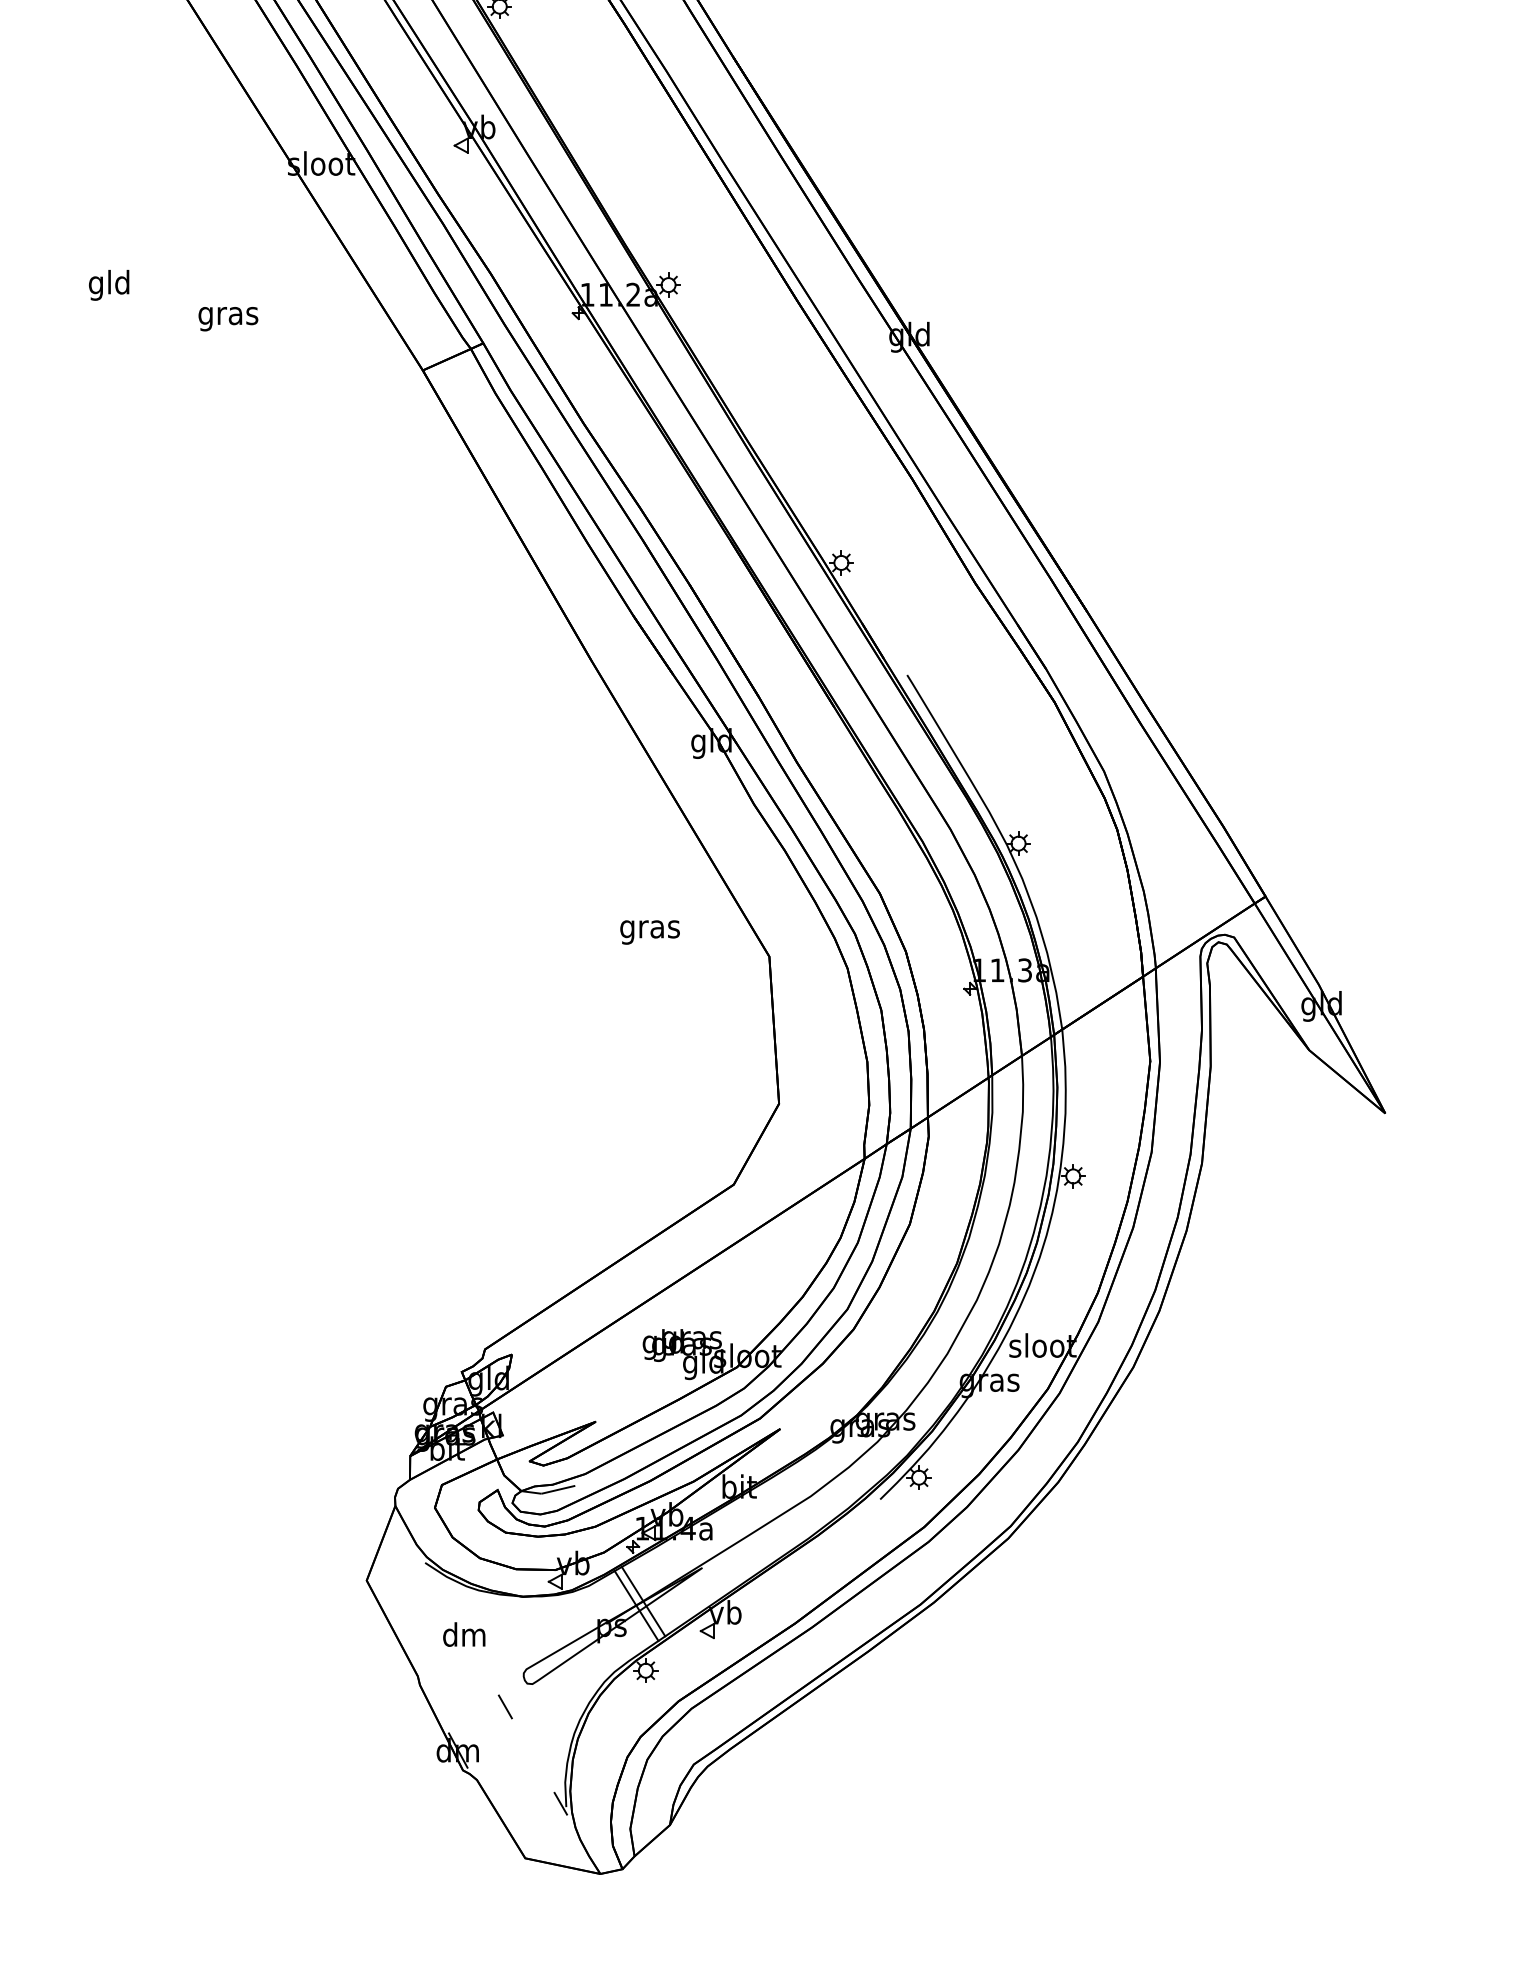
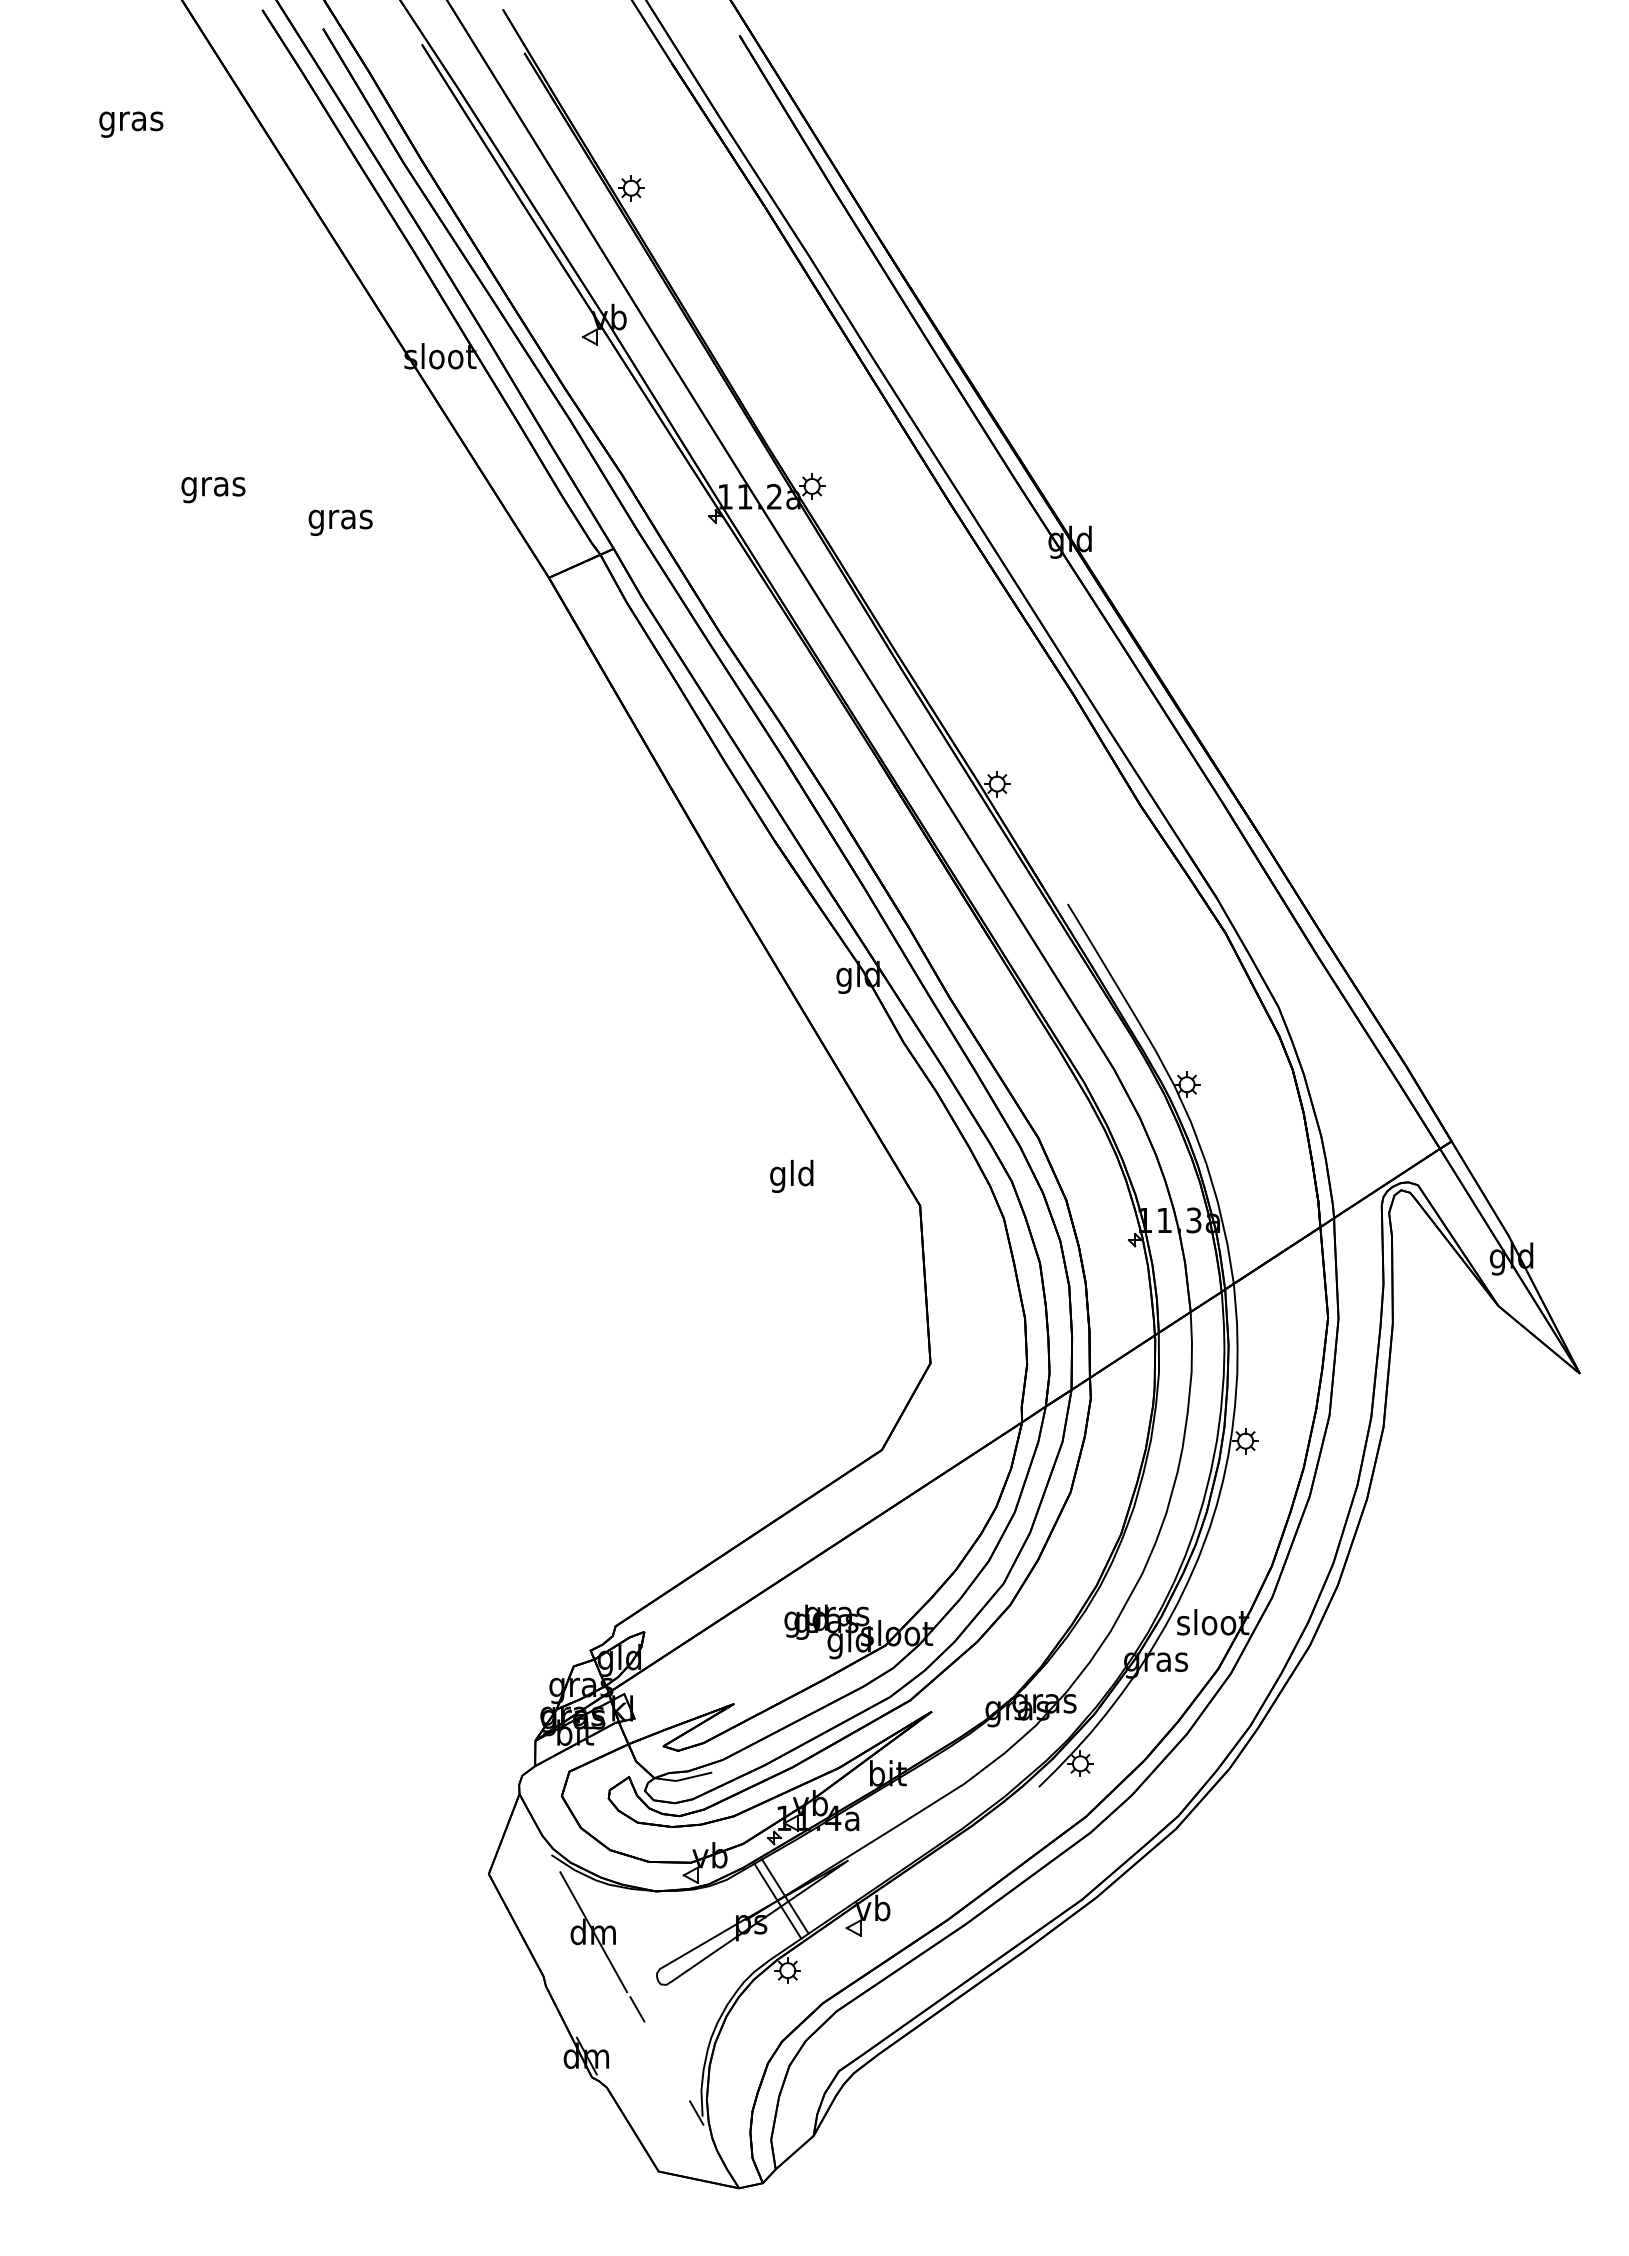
text: (109, 285) -> (213, 486), gld -> gras
text: (650, 928) -> (792, 1175), gras -> gld
line: (464, 1635) -> (593, 1932), added

